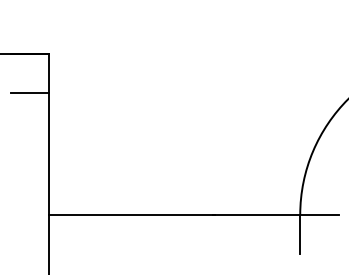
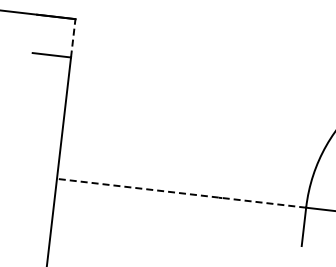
line: (49, 73) -> (73, 38), solid -> dashed
line: (174, 215) -> (181, 193), solid -> dashed

